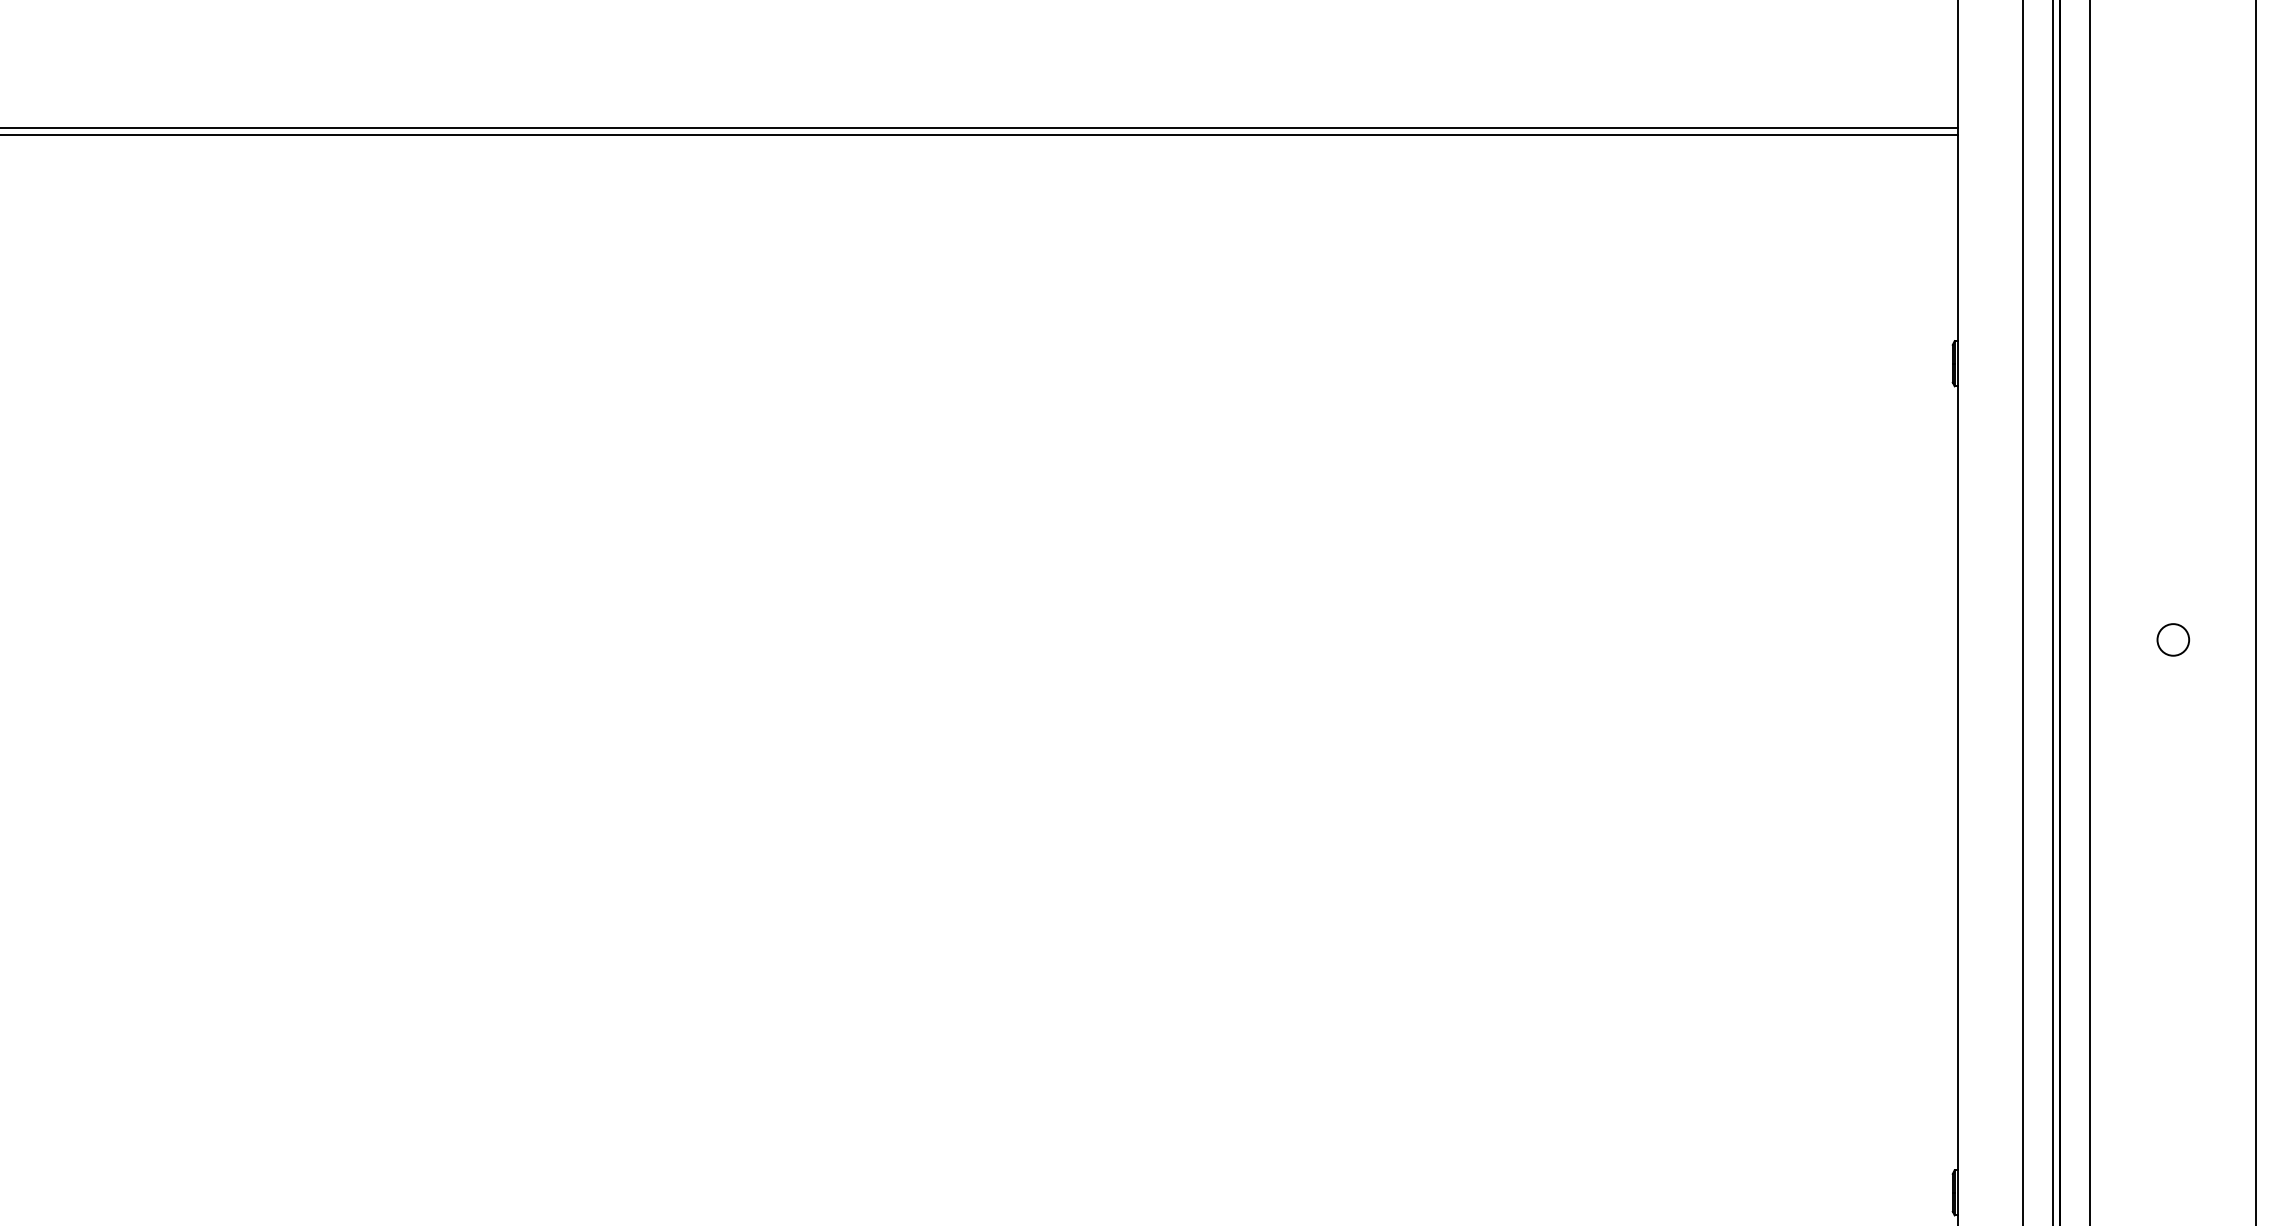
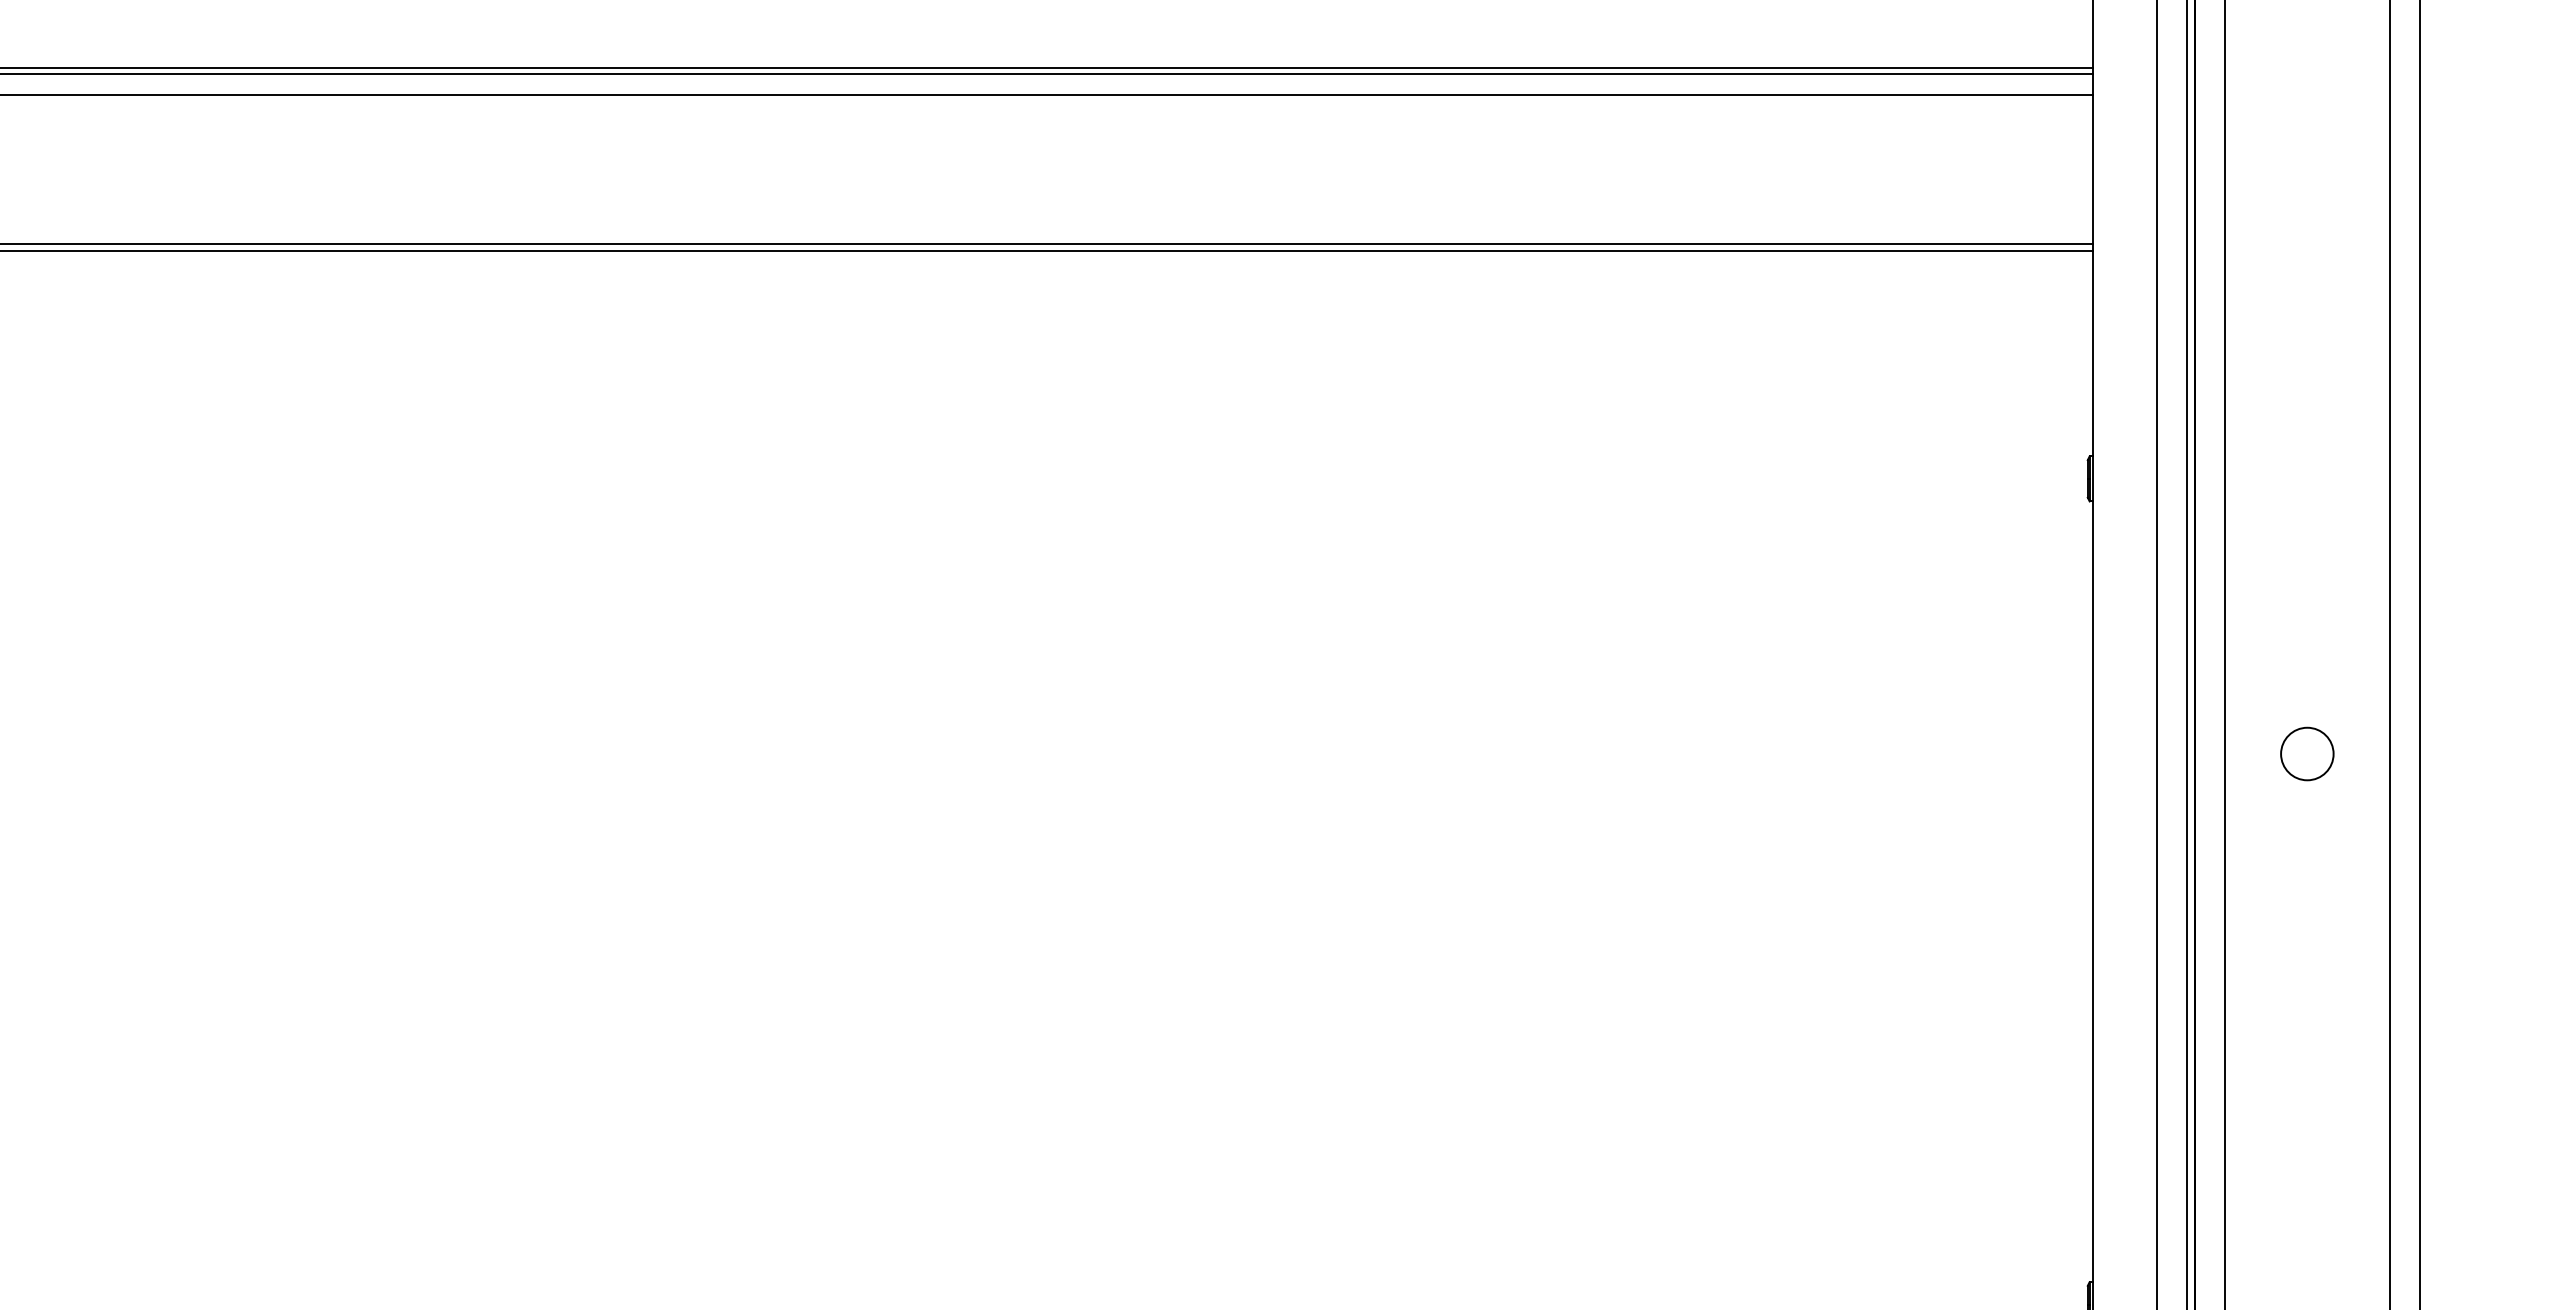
circle: (2173, 639) -> (2307, 753), size x1.67

